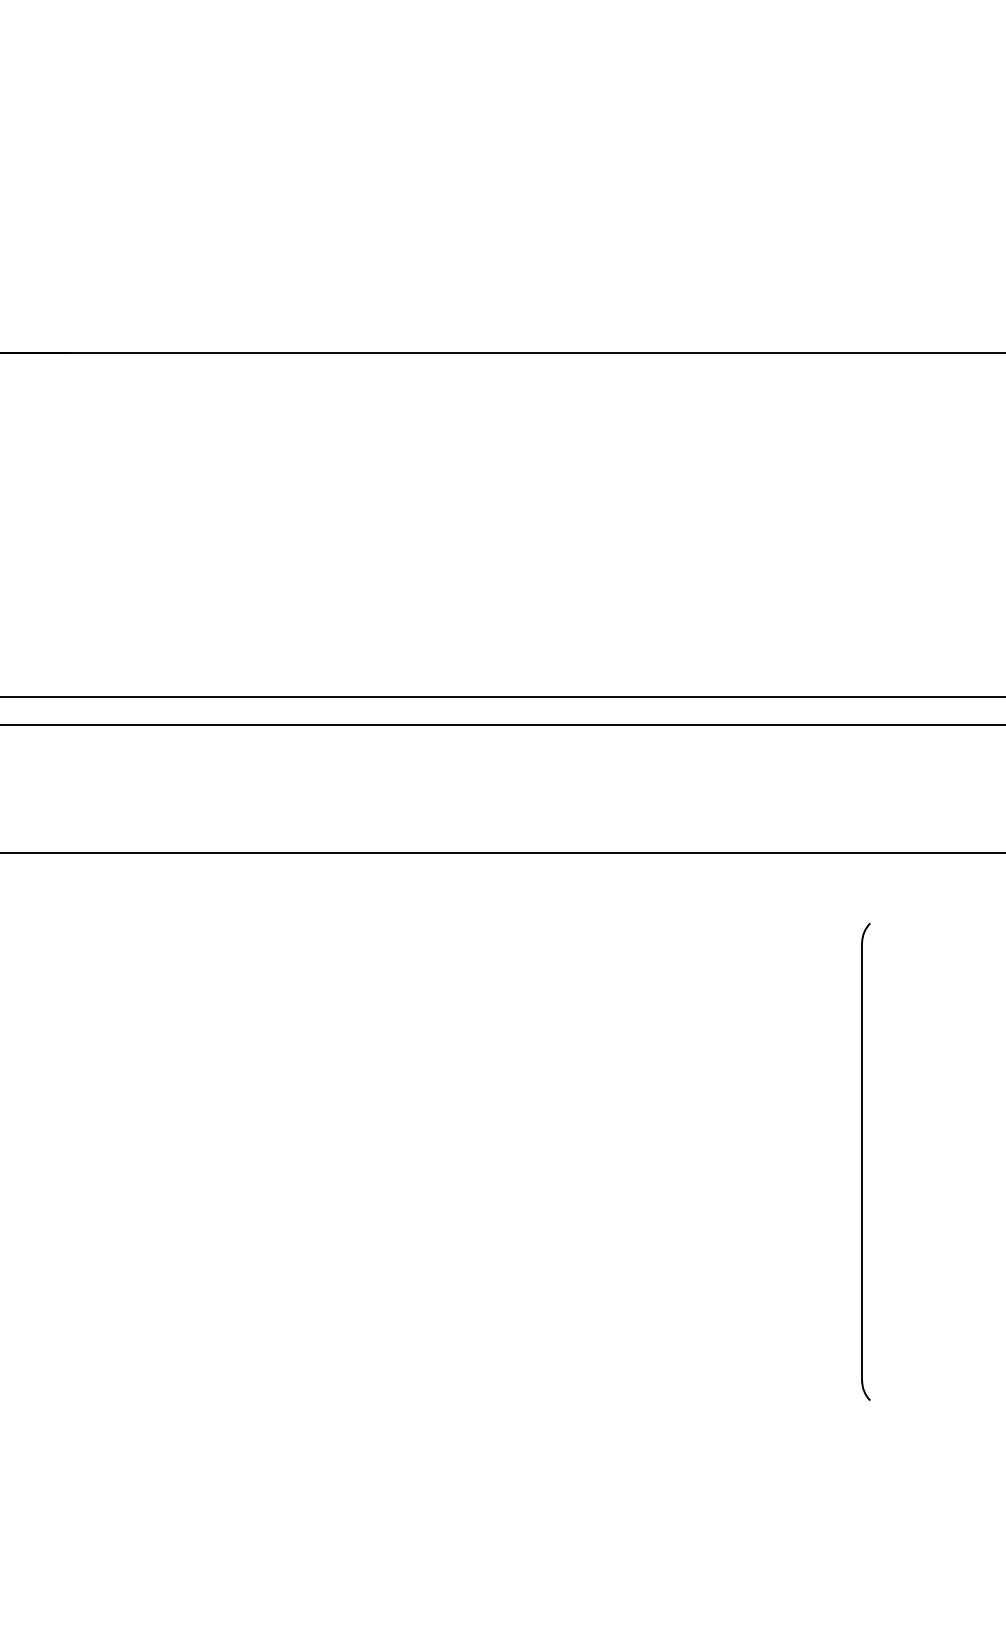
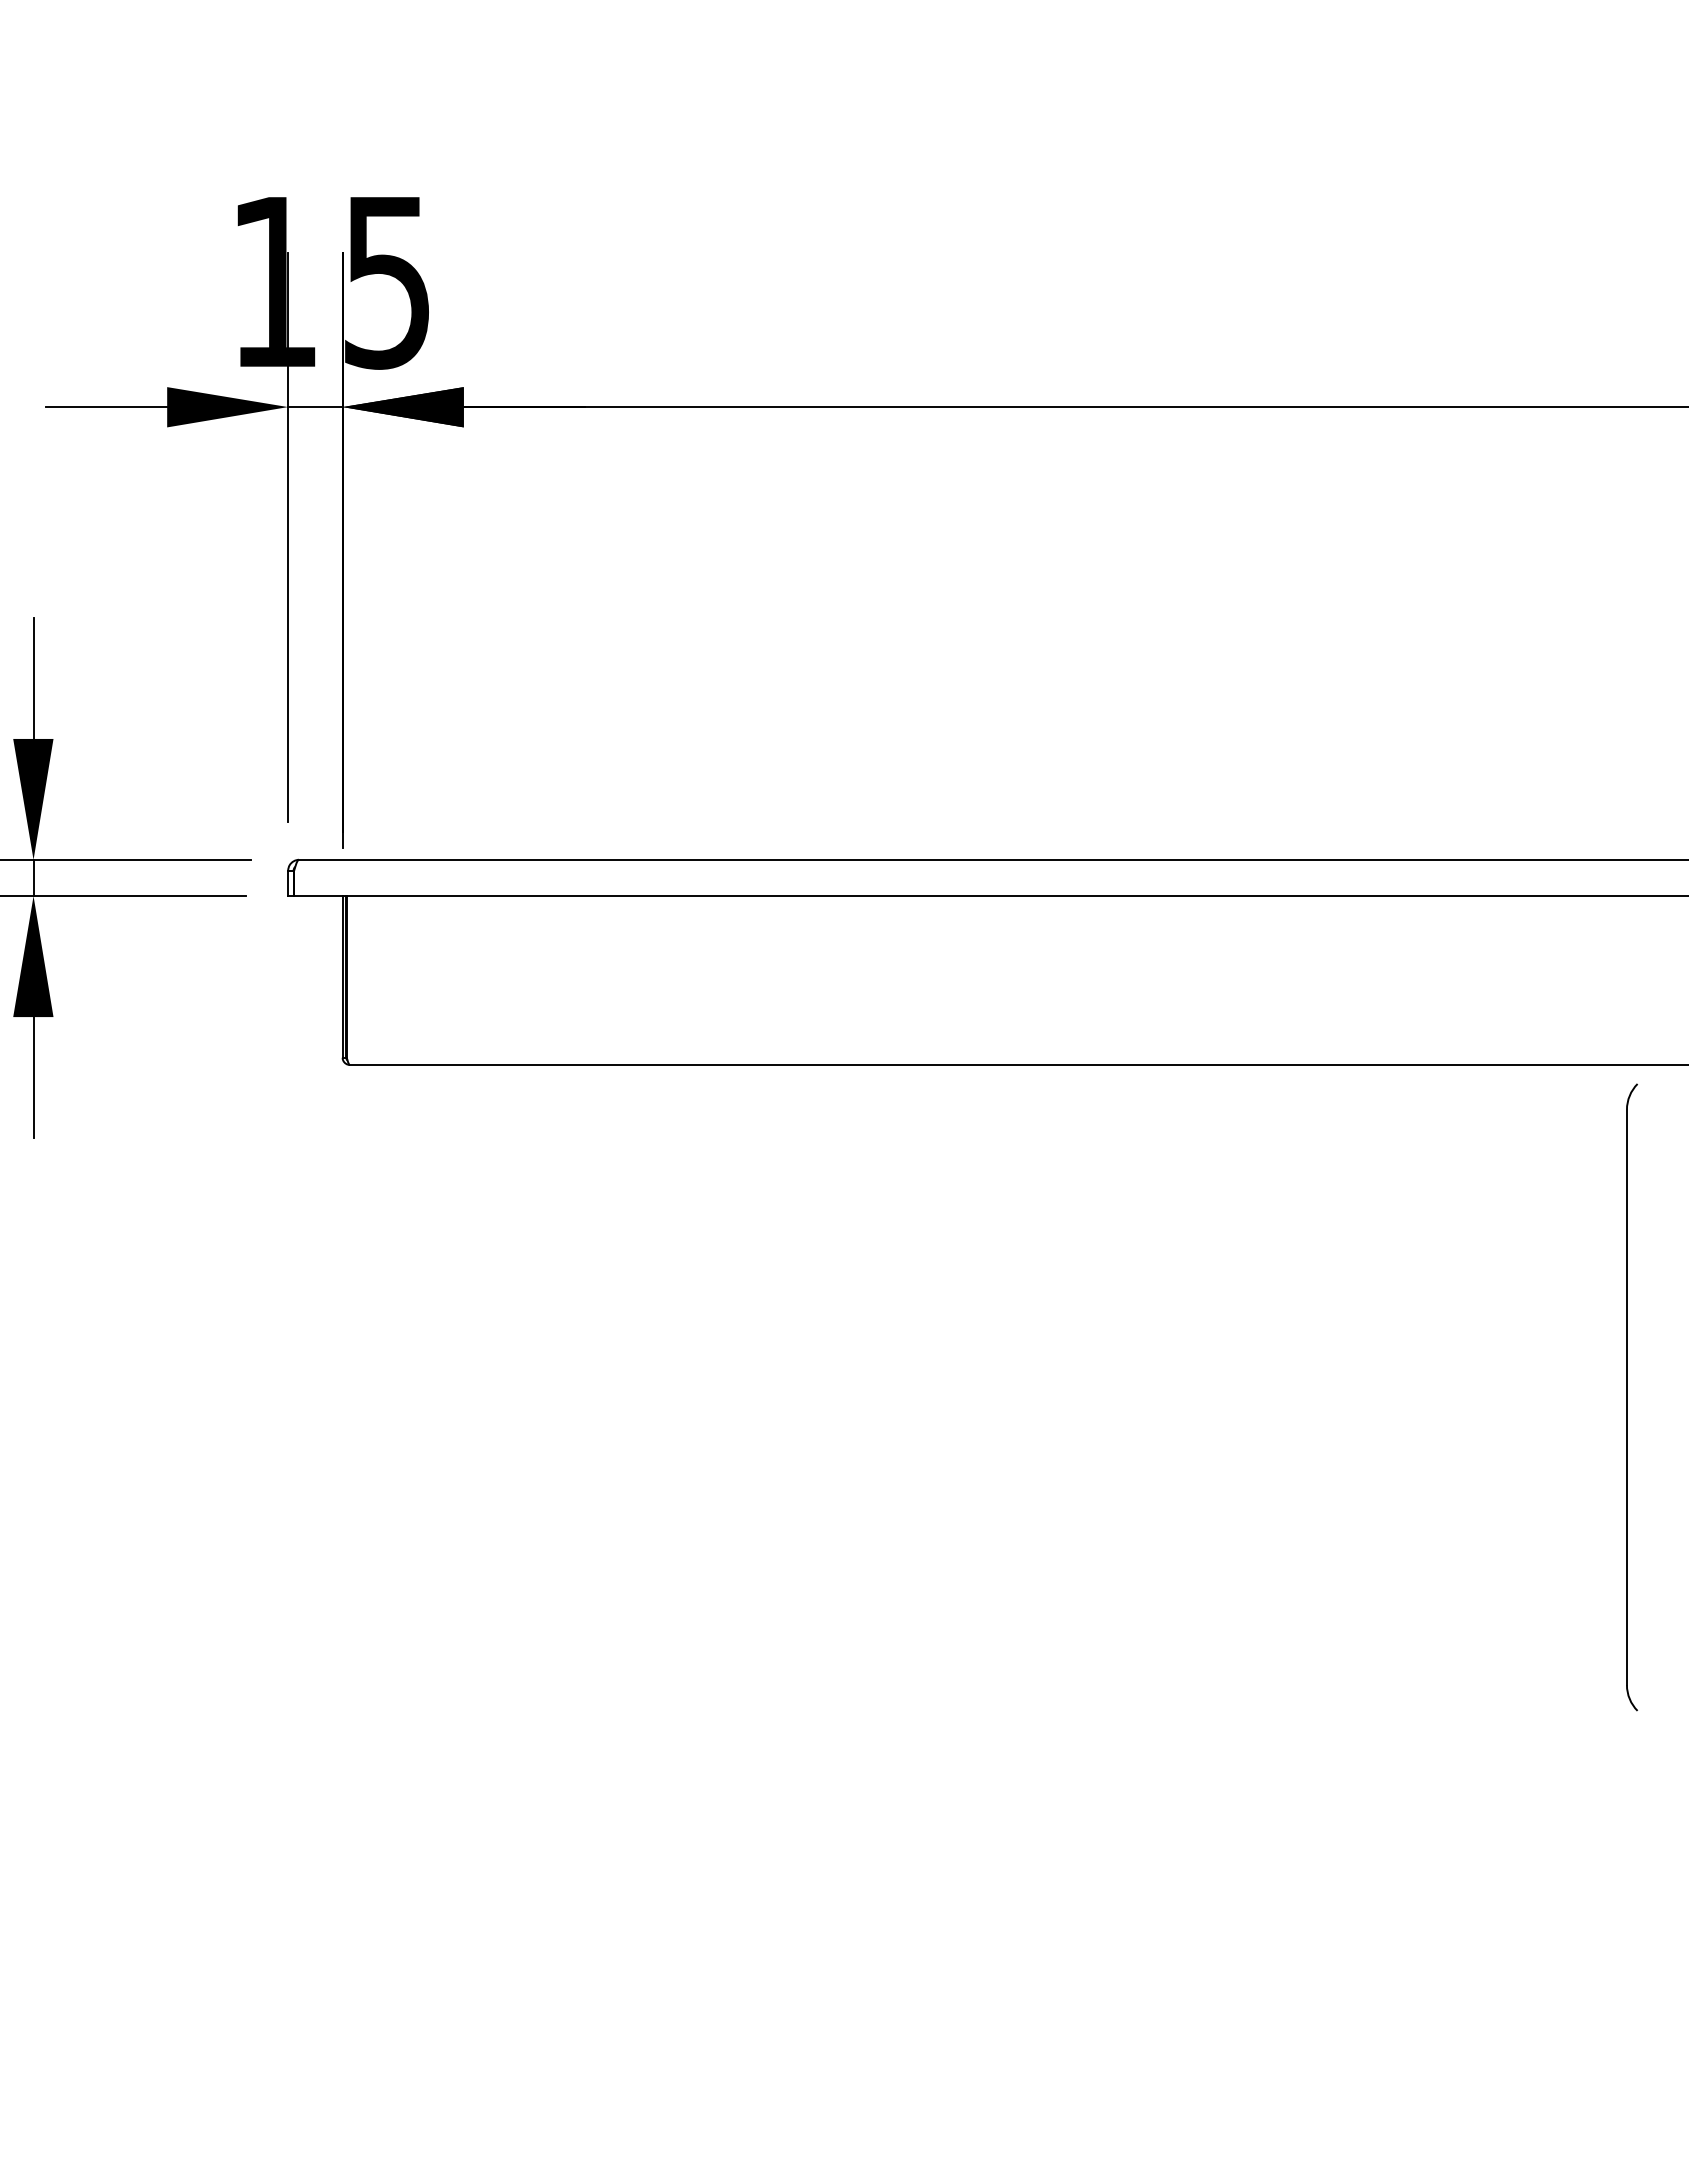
part: (865, 1161) -> (1631, 1397), moved

